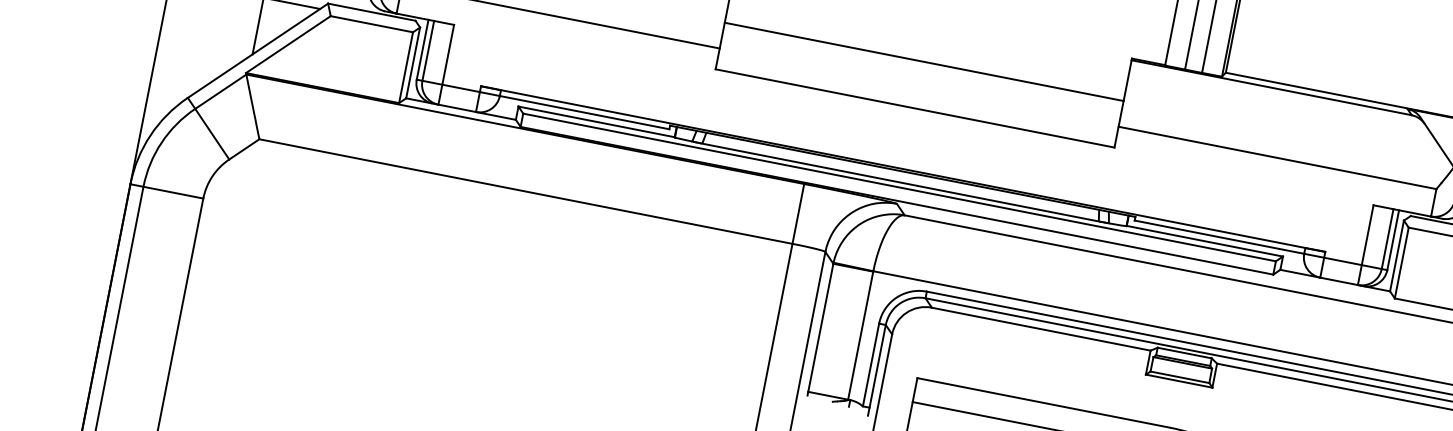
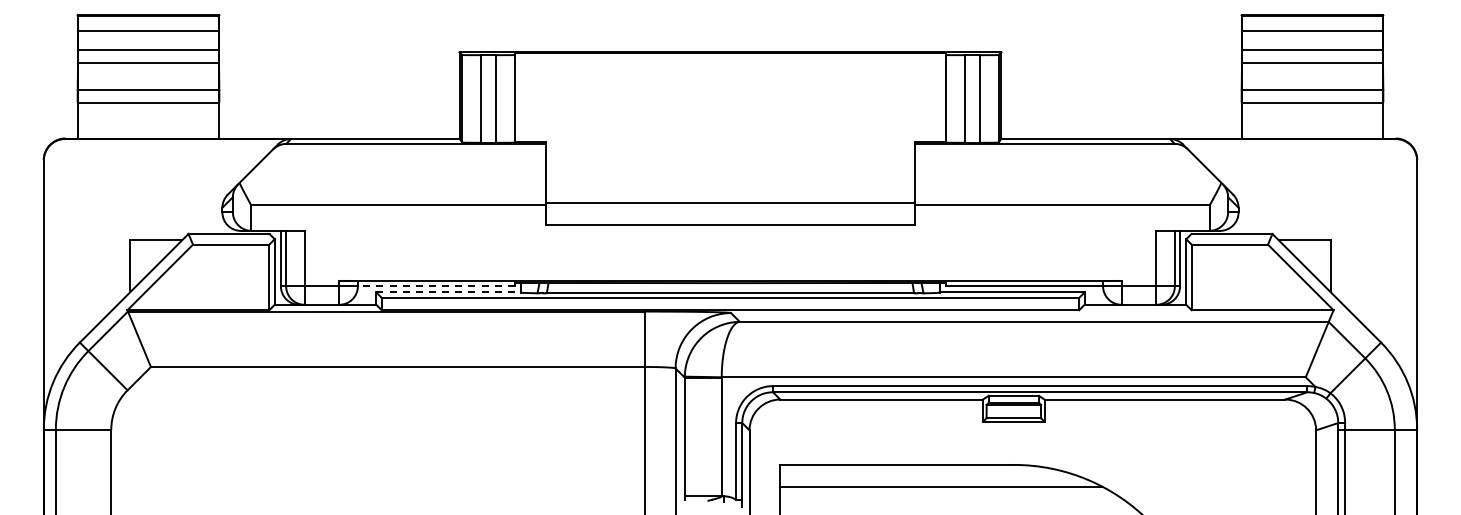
line: (924, 61) -> (730, 202), moved
line: (584, 112) -> (436, 286), solid -> dashed
line: (597, 122) -> (449, 292), solid -> dashed

